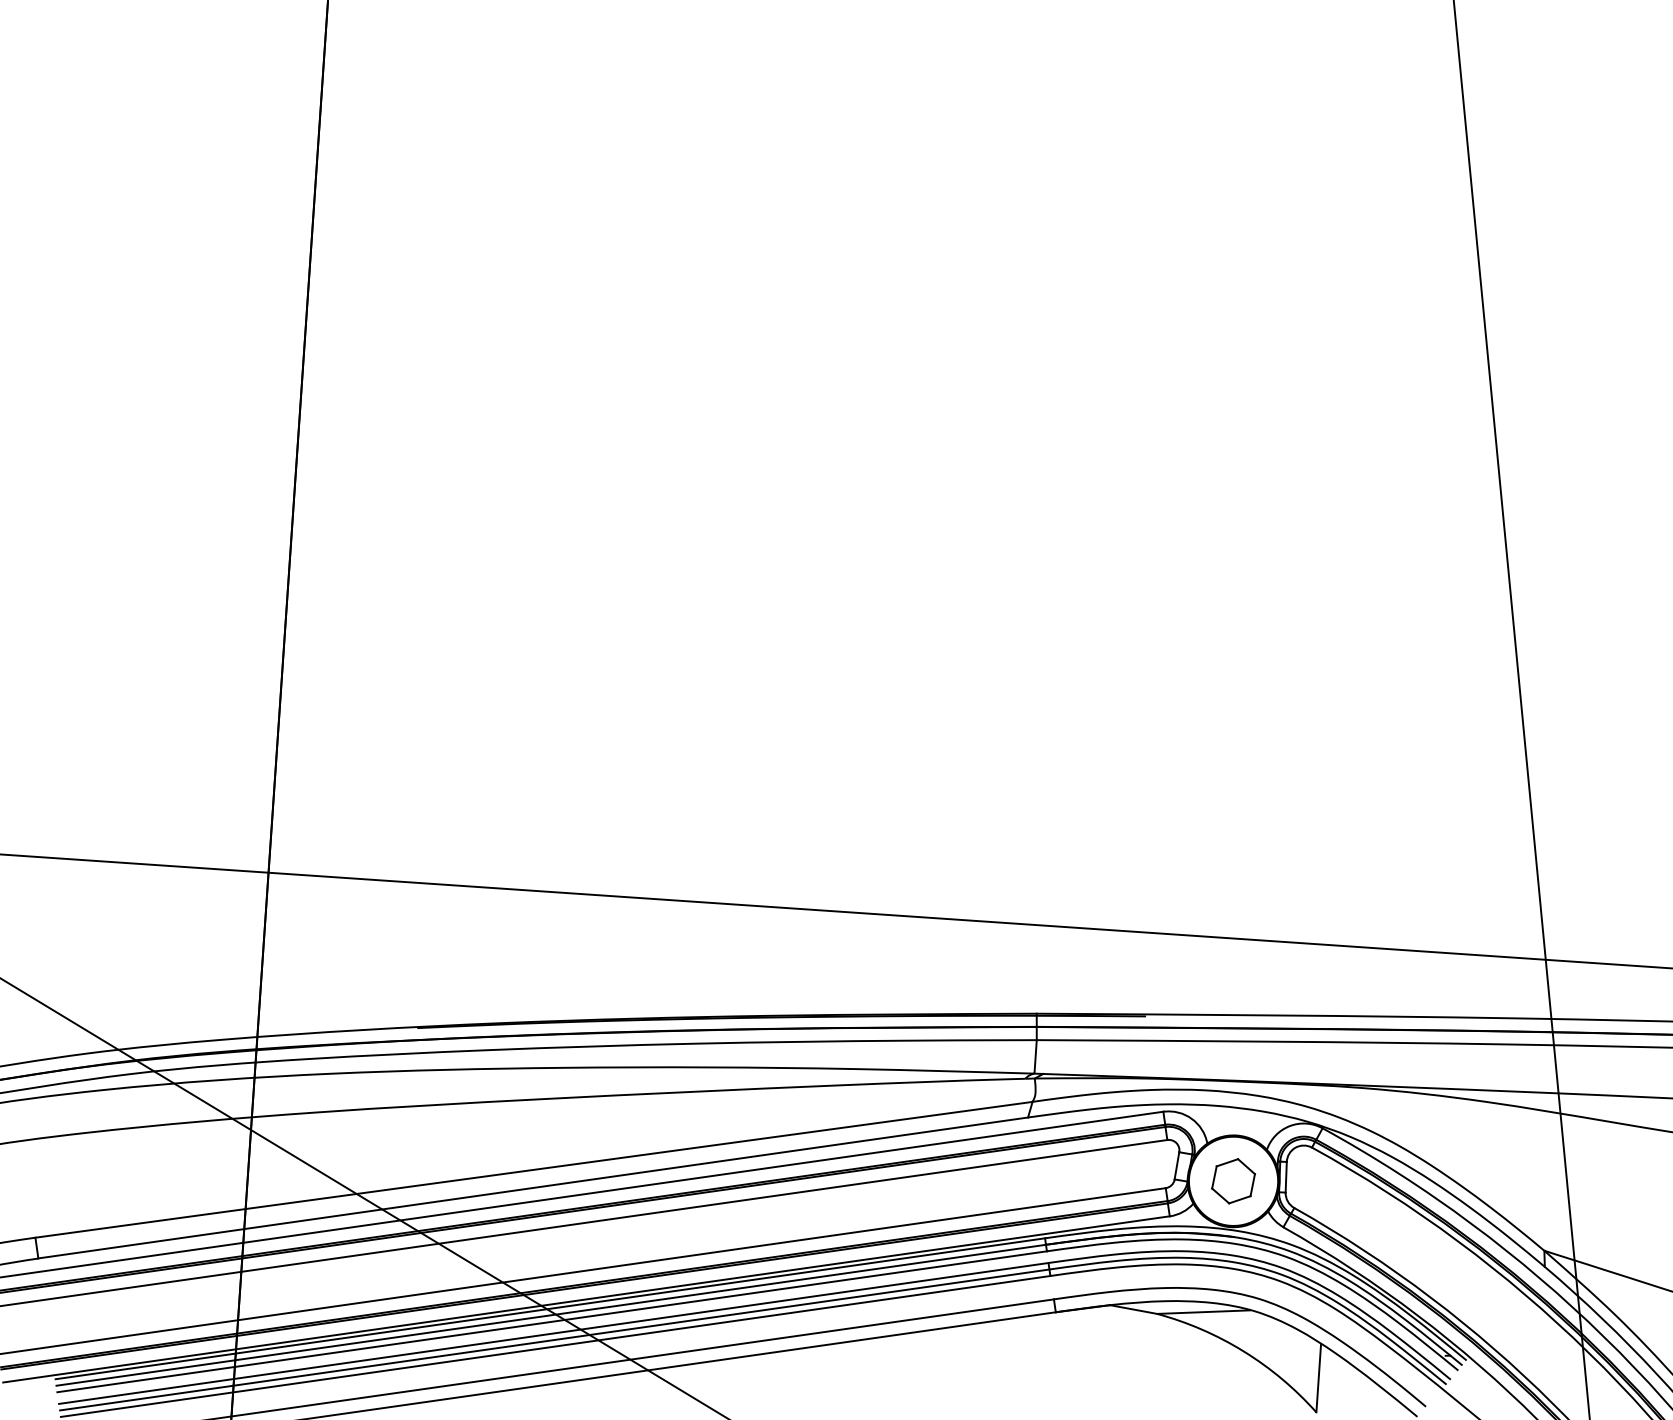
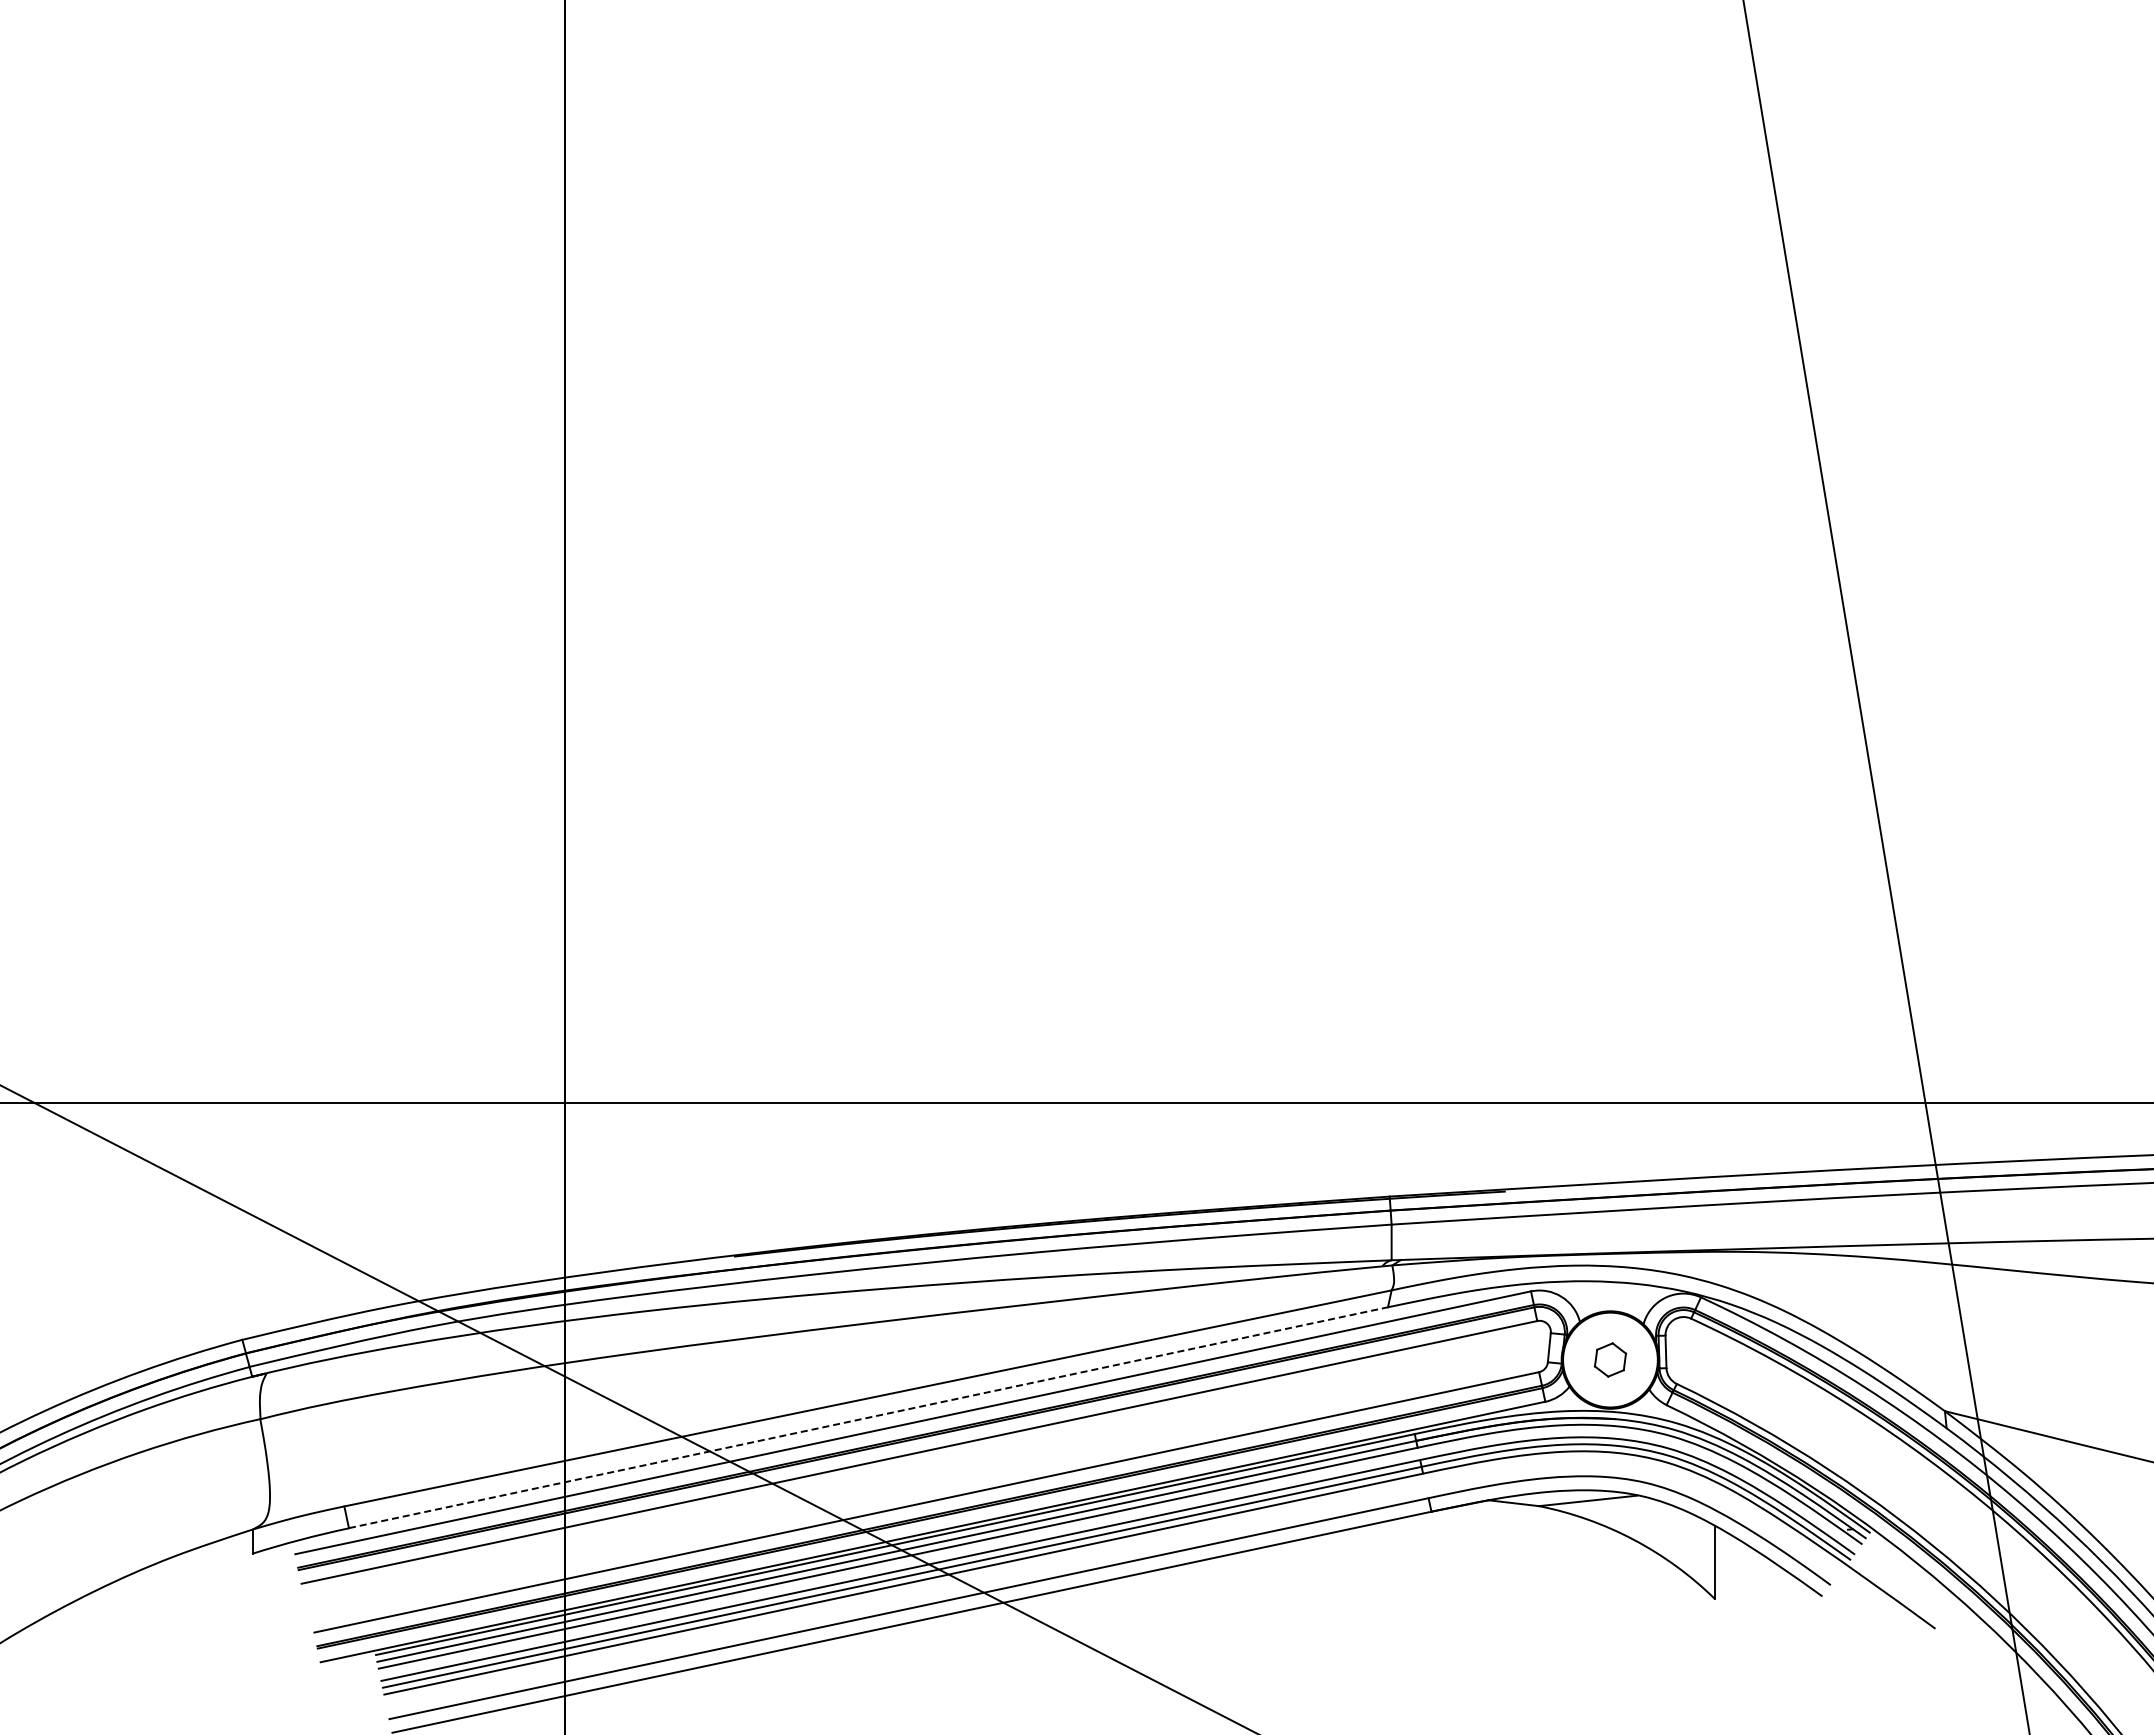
part: (1233, 1180) -> (1610, 1359), size x0.7
line: (533, 1187) -> (868, 1417), solid -> dashed

